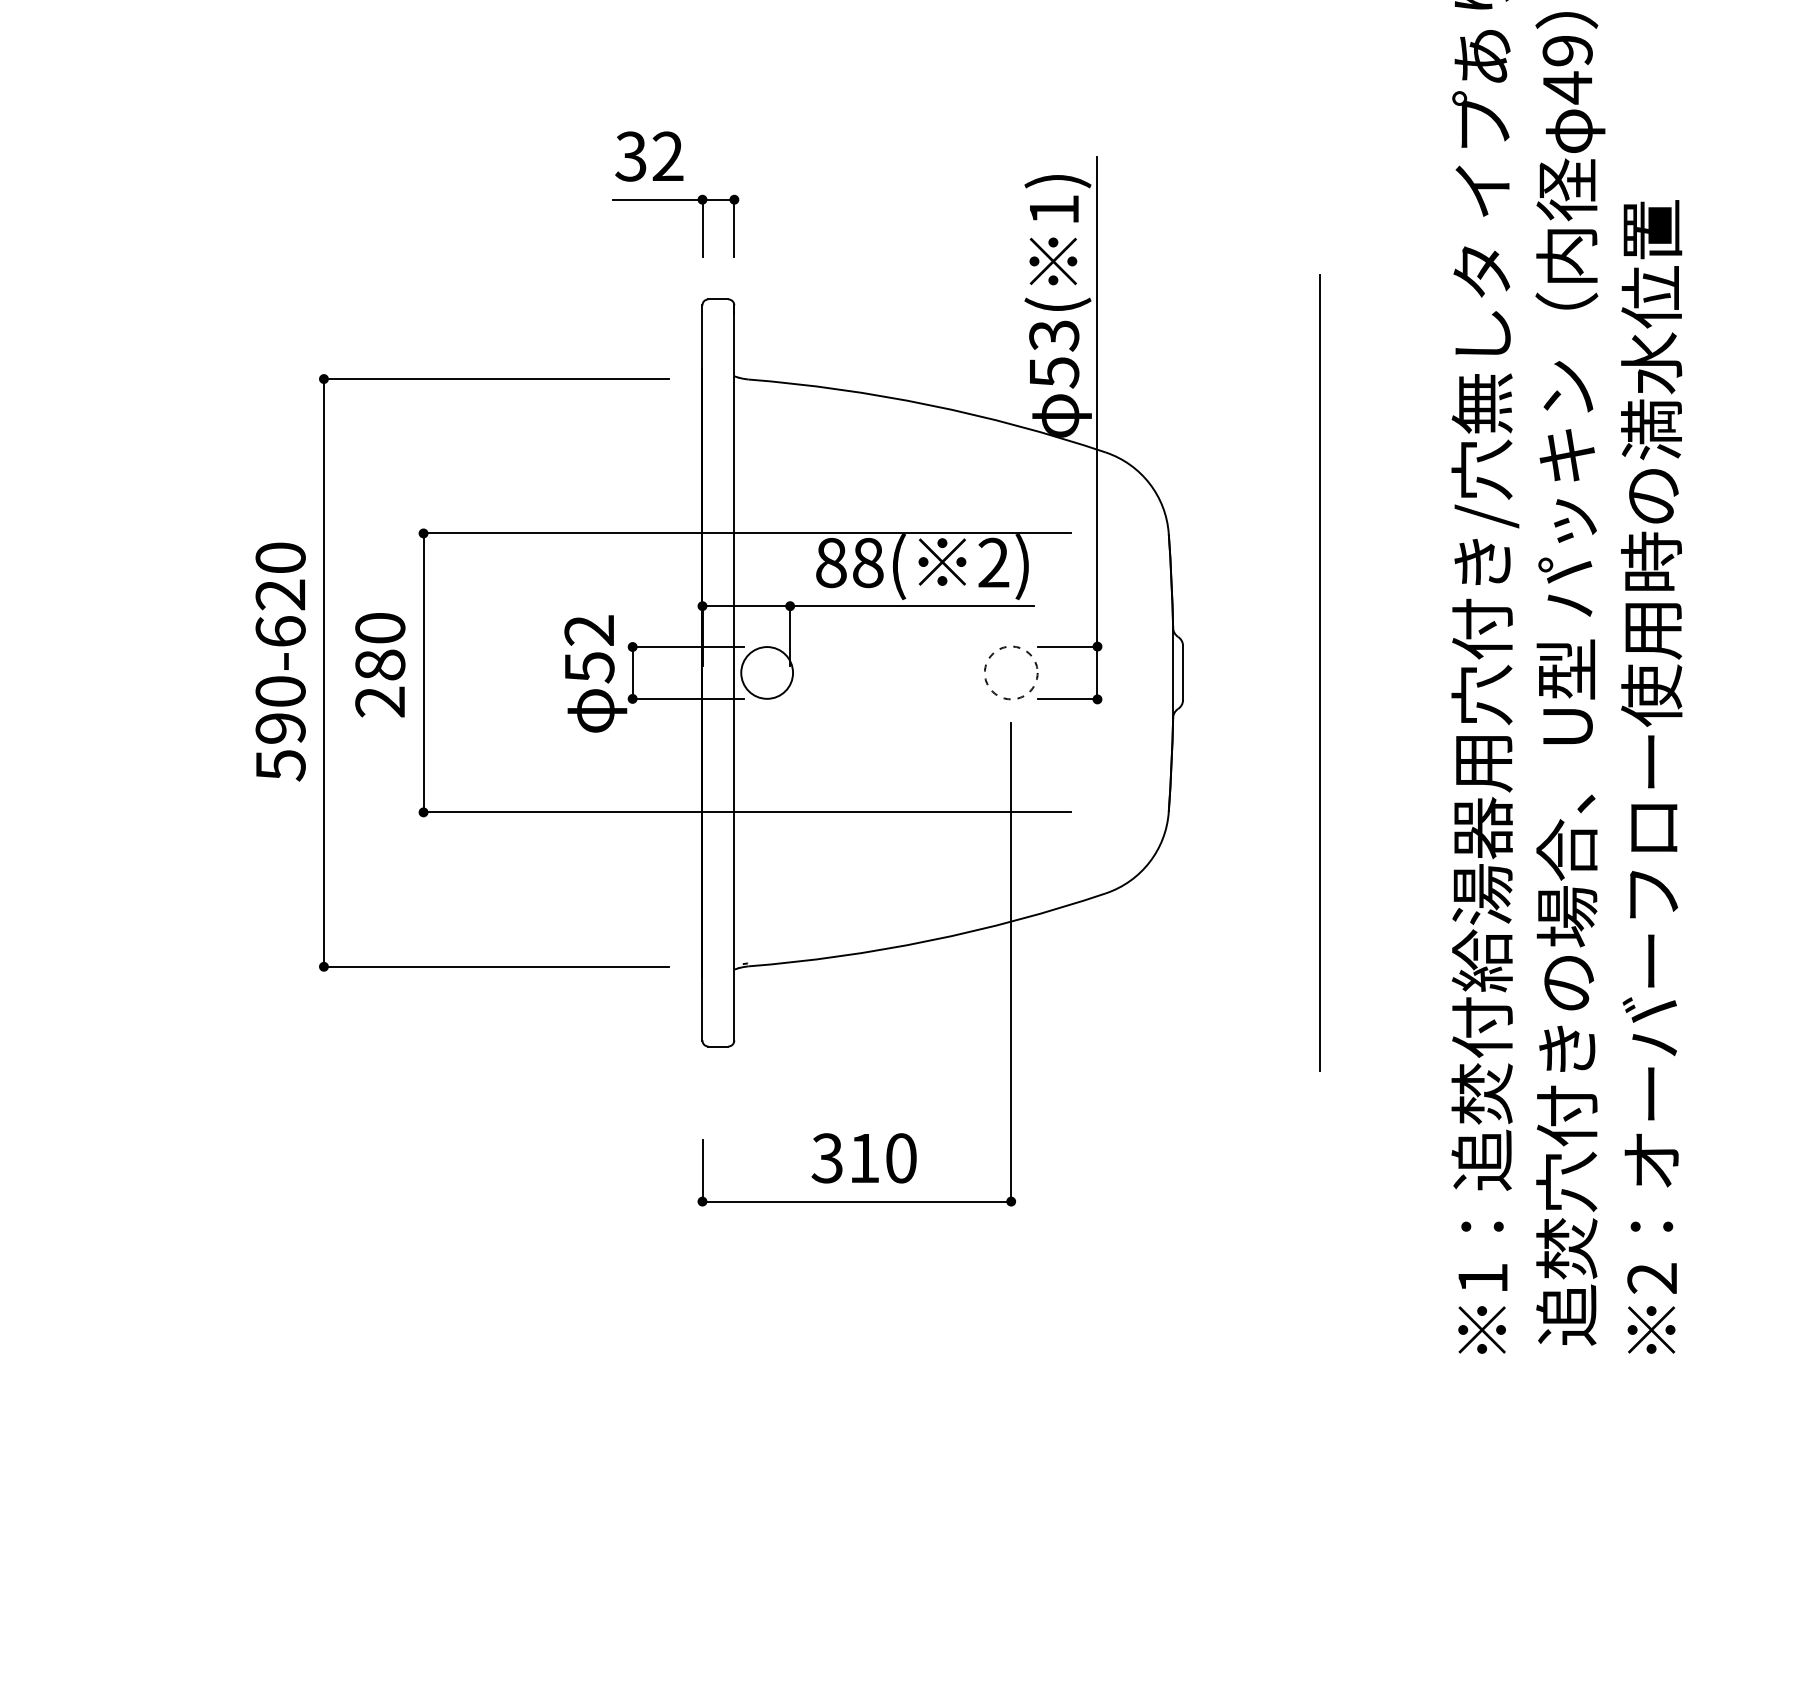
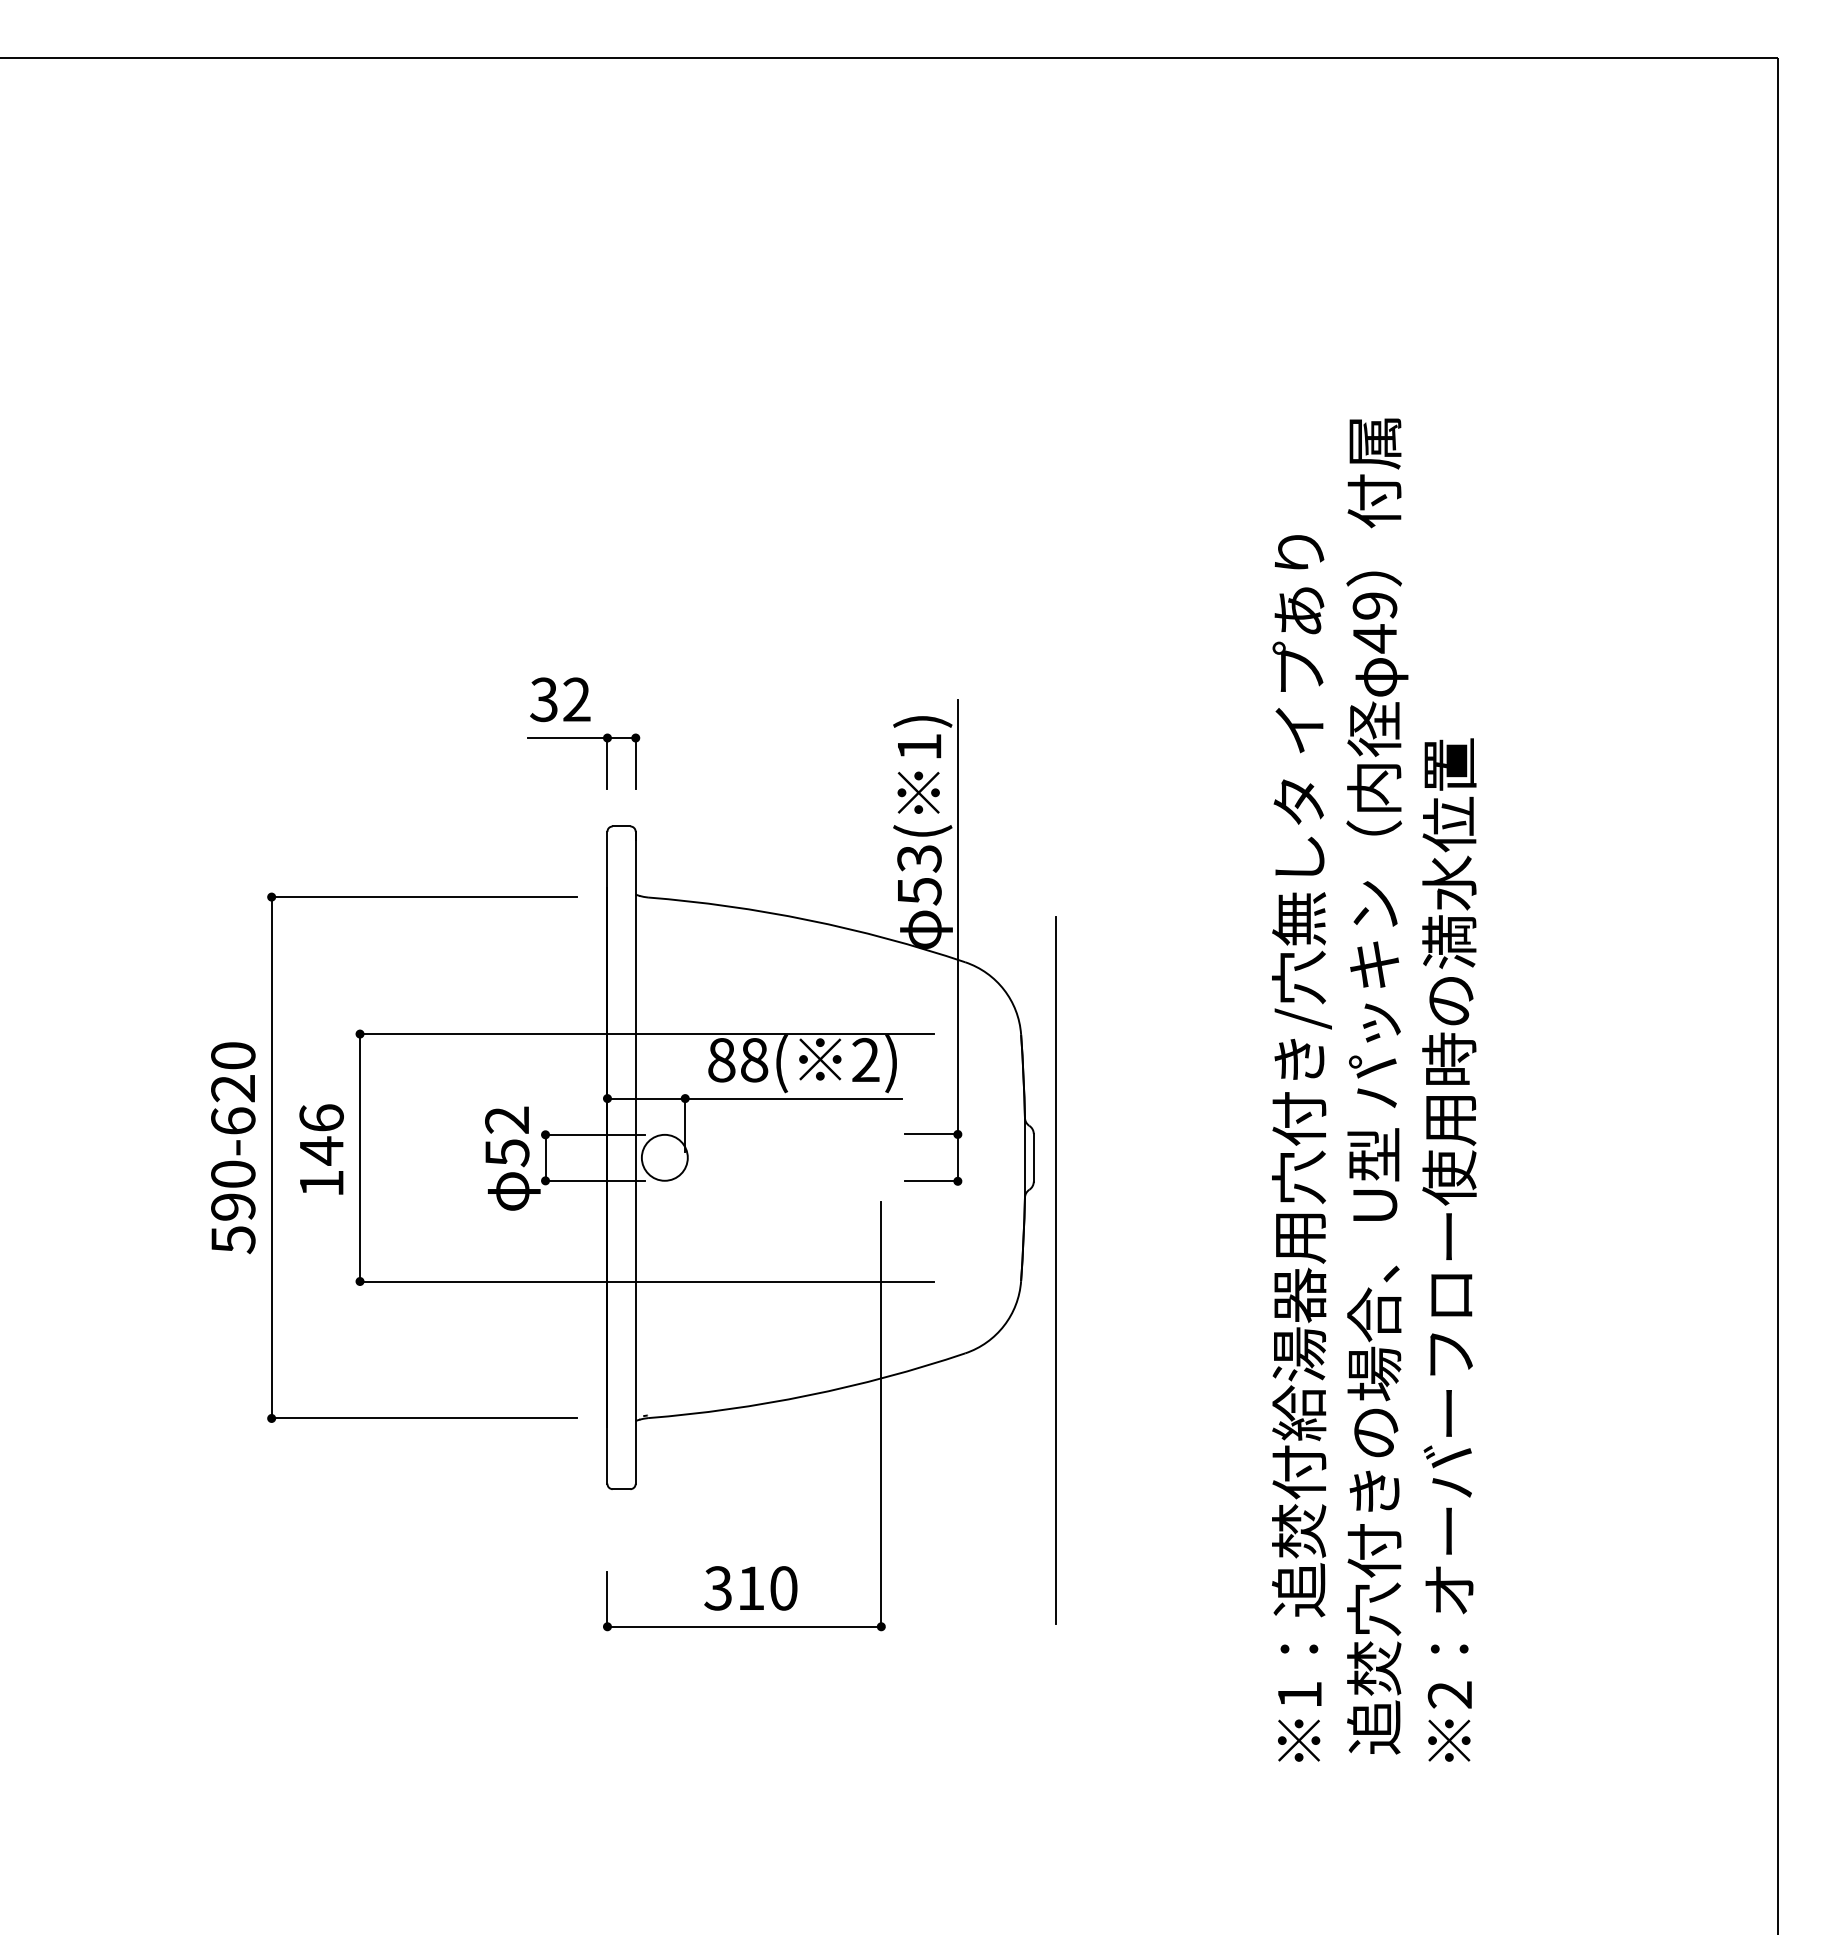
text: (380, 664) -> (321, 1150), 280 -> 146
circle: (1011, 672) -> (881, 1157), removed
line: (1319, 672) -> (1055, 1270), moved

